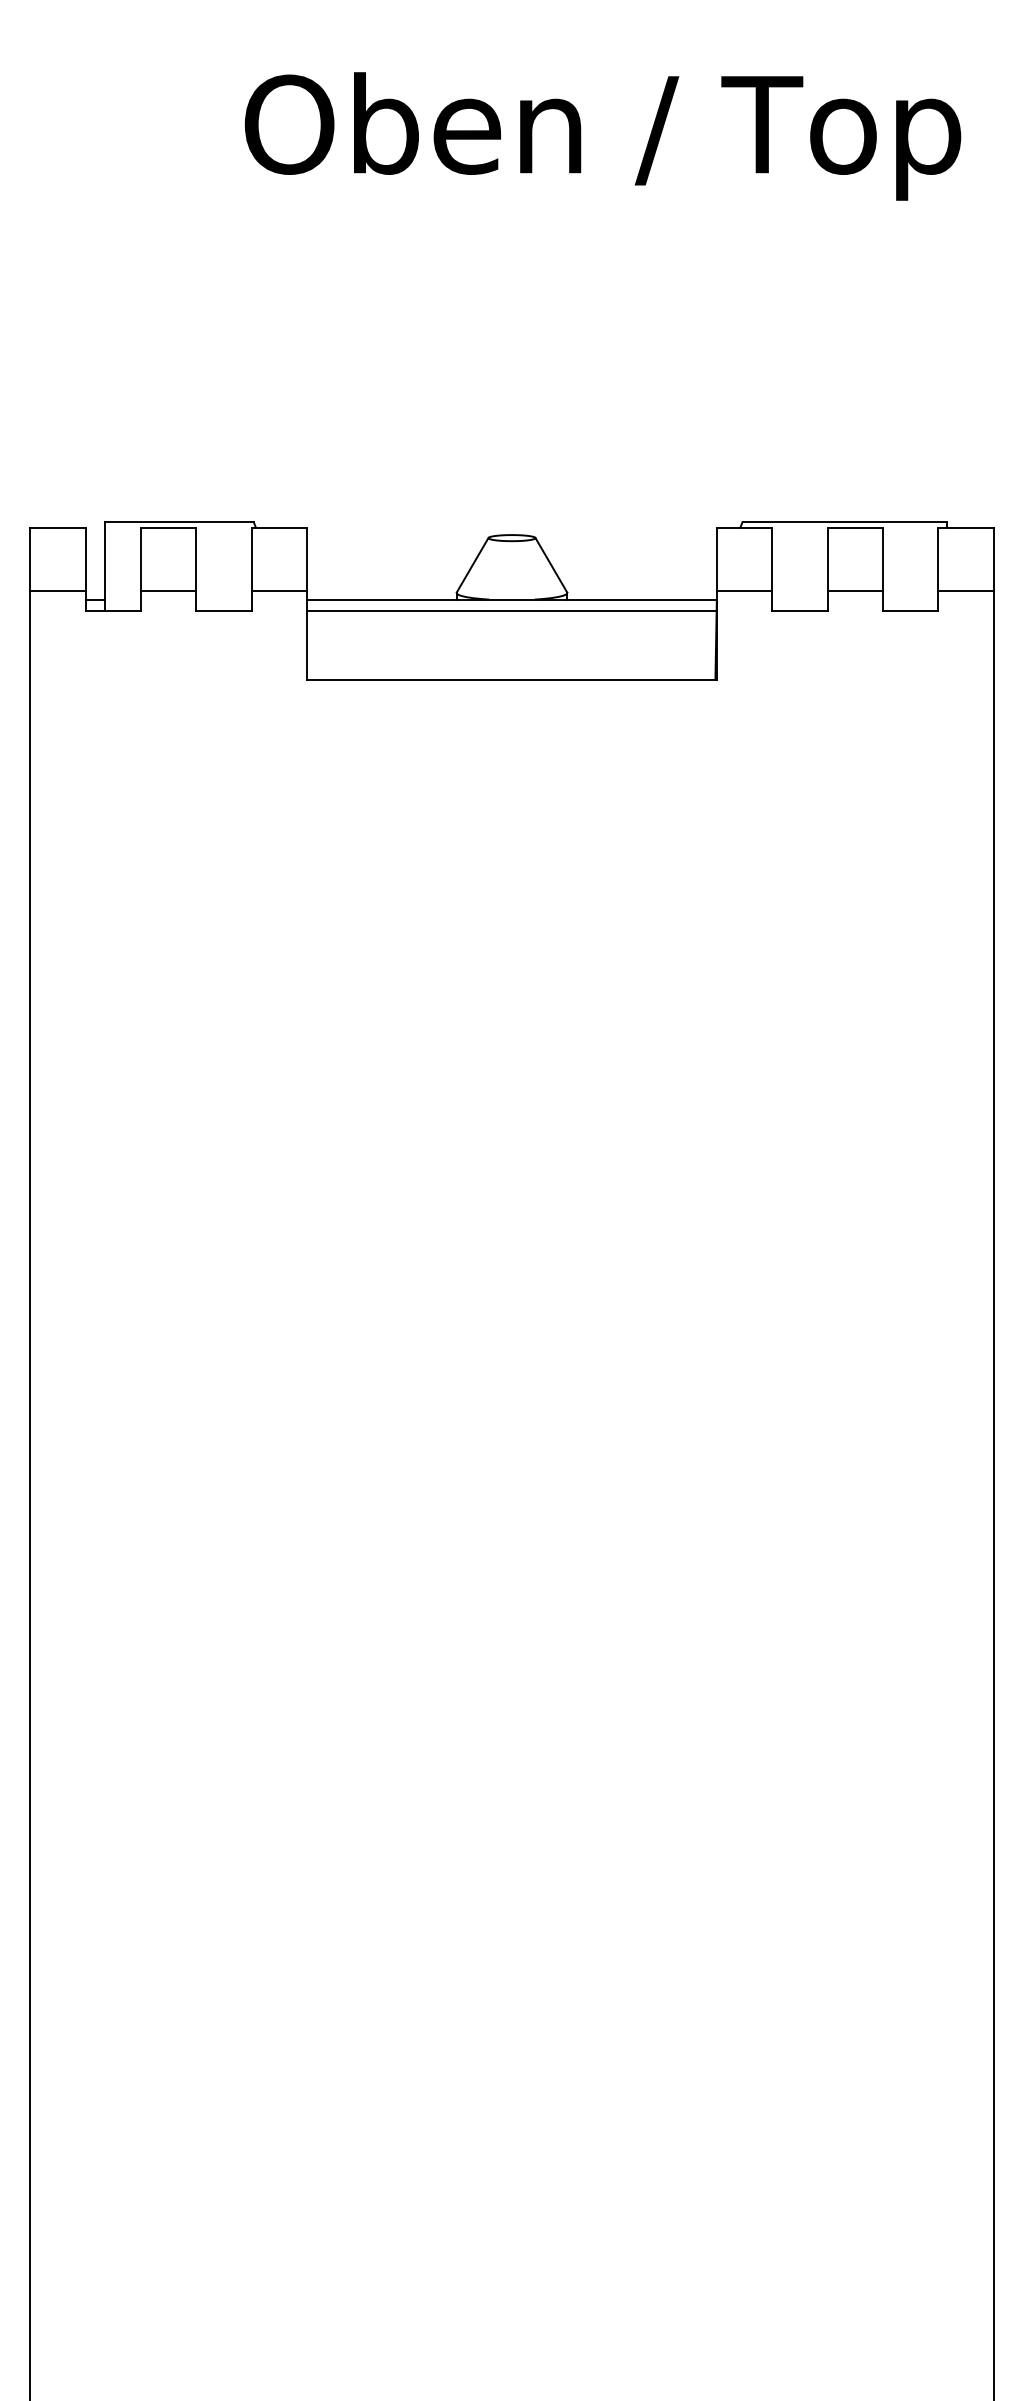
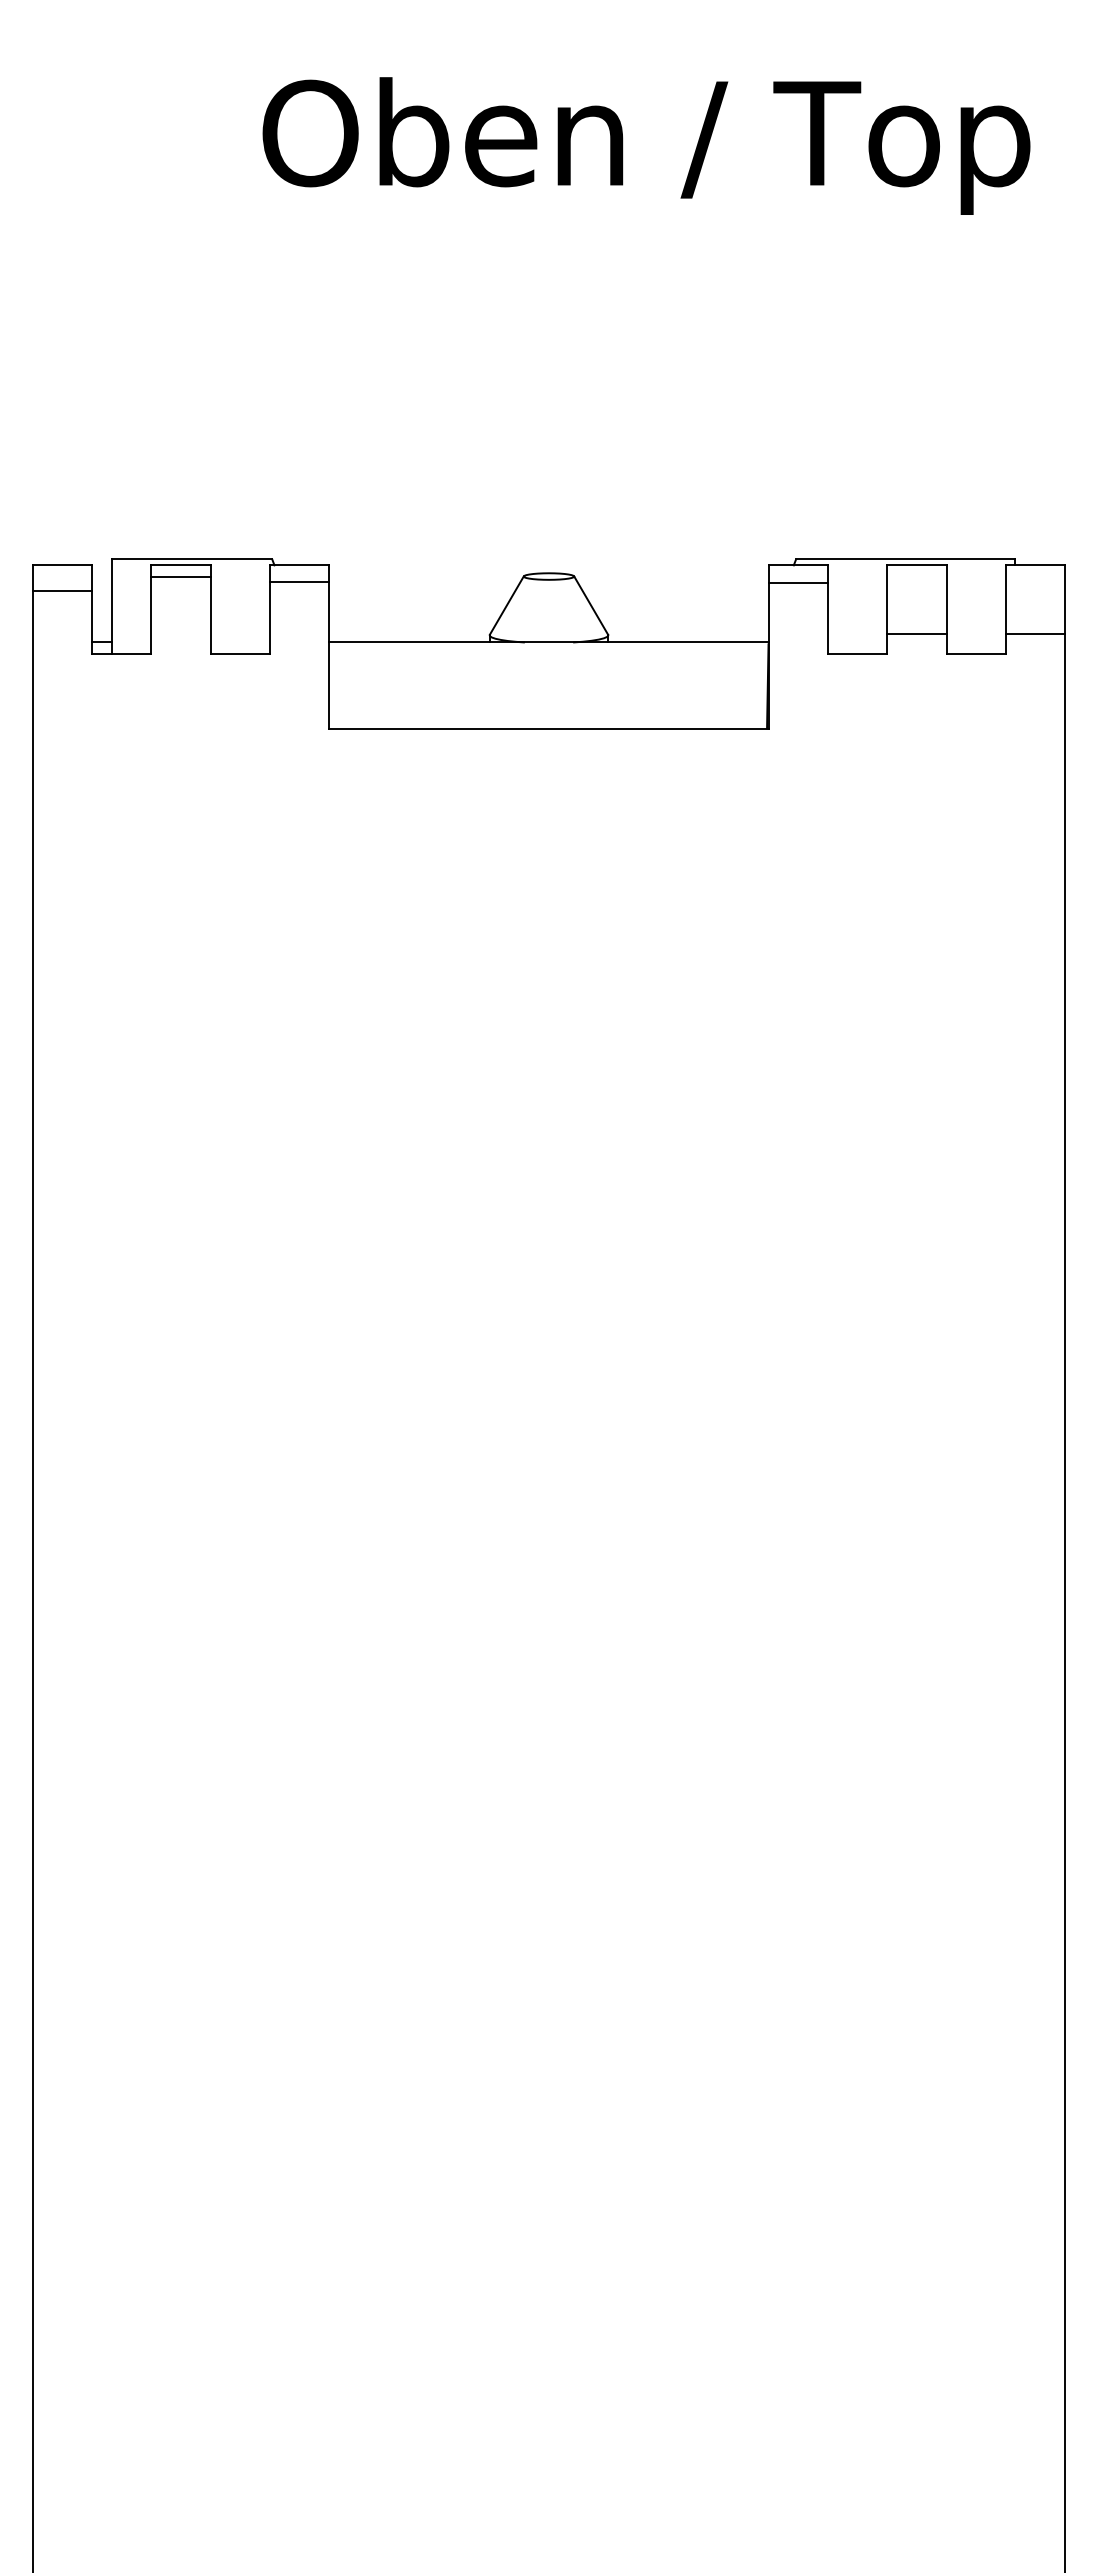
line: (58, 591) -> (62, 590), moved
line: (168, 591) -> (180, 576), moved
line: (279, 591) -> (299, 581), moved
line: (743, 591) -> (797, 582), moved
line: (511, 610) -> (548, 654), removed

